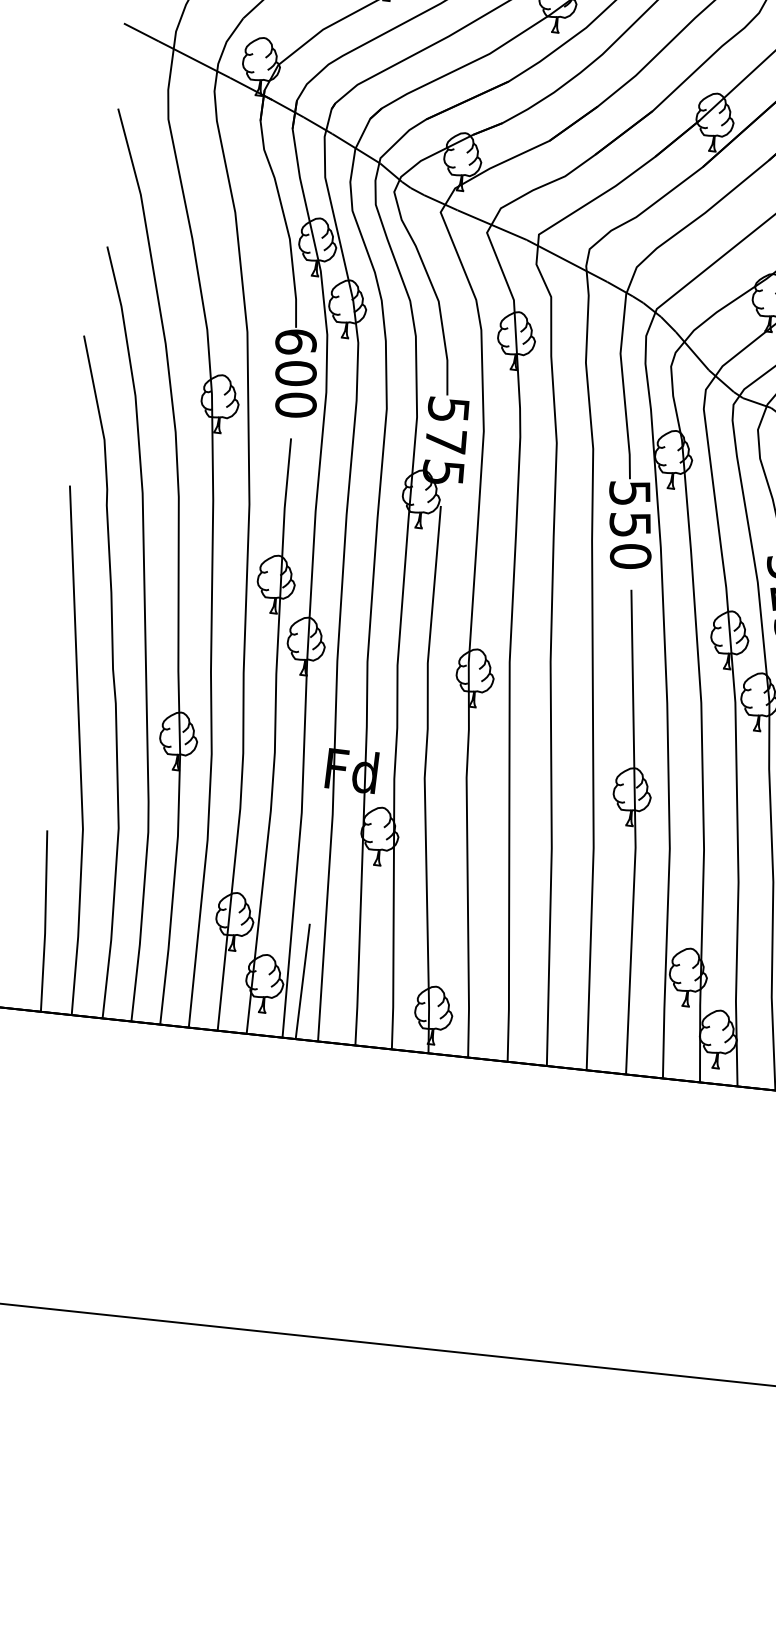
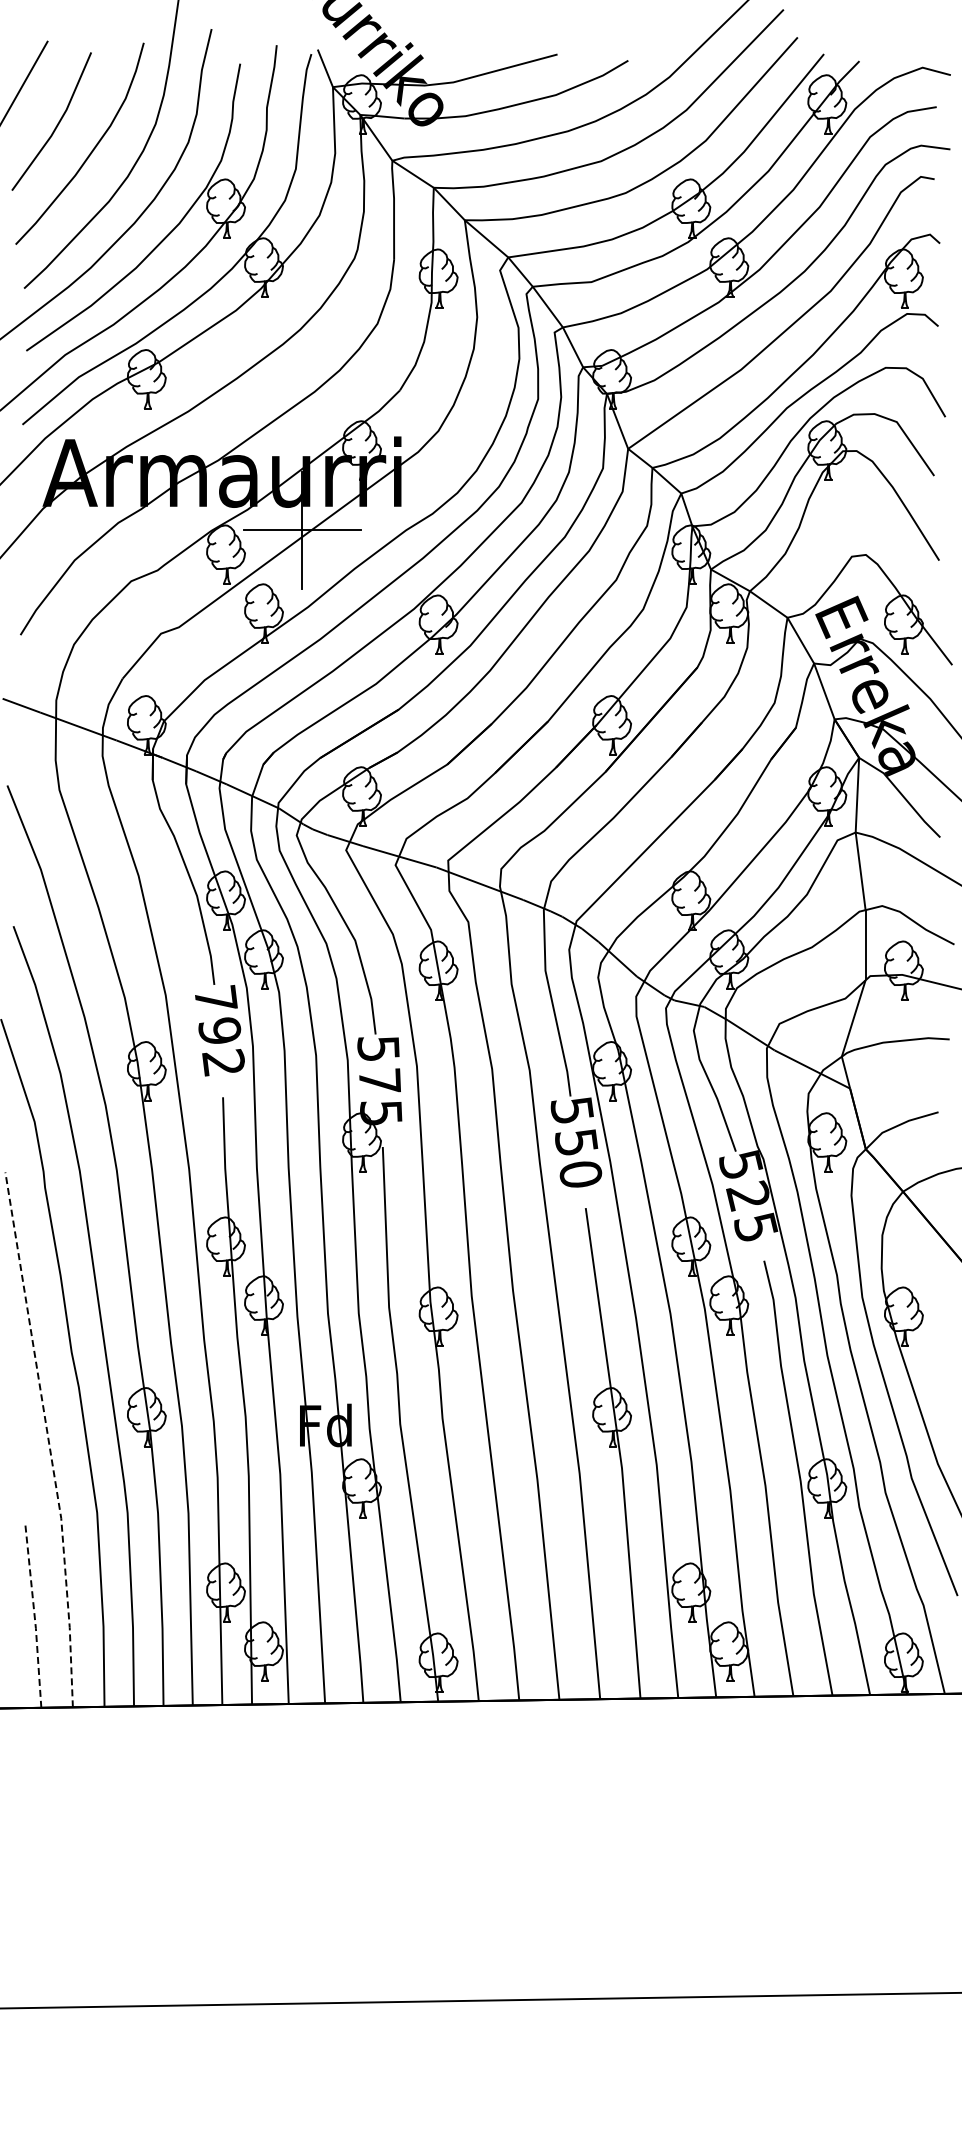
text: (296, 372) -> (220, 1030), 600 -> 792
line: (79, 751) -> (48, 1439), solid -> dashed
line: (45, 920) -> (34, 1615), solid -> dashed
line: (303, 981) -> (302, 1644), removed

